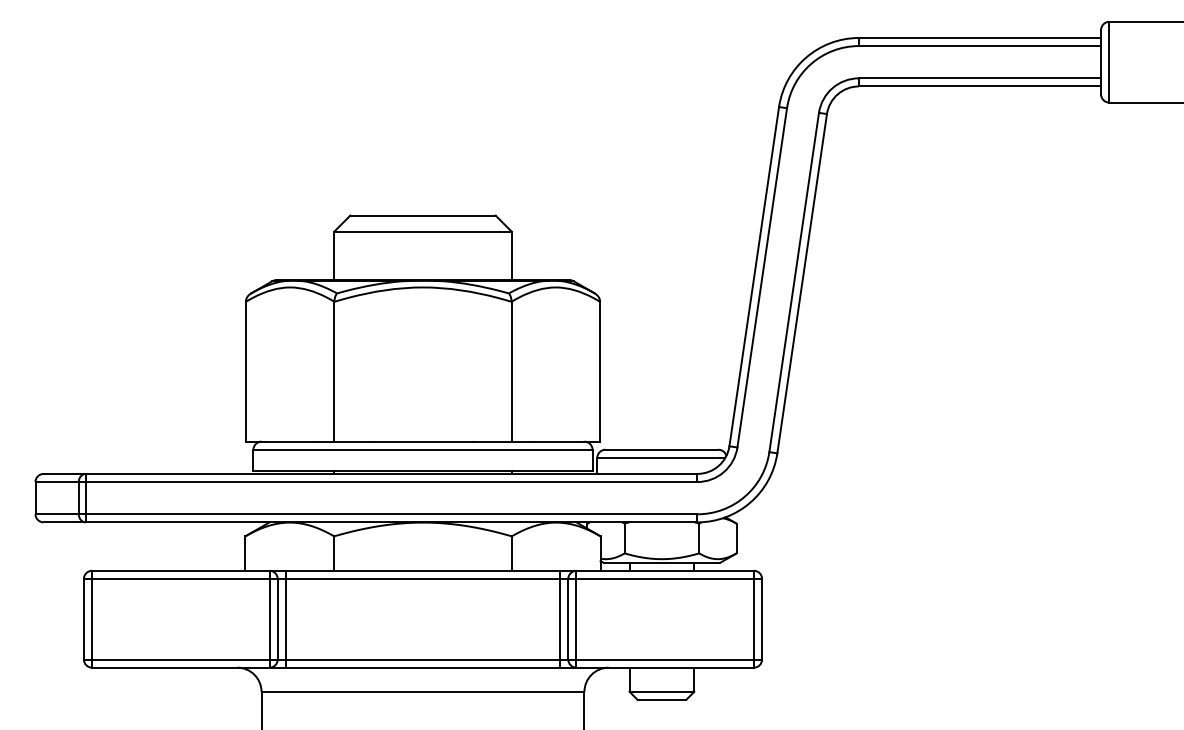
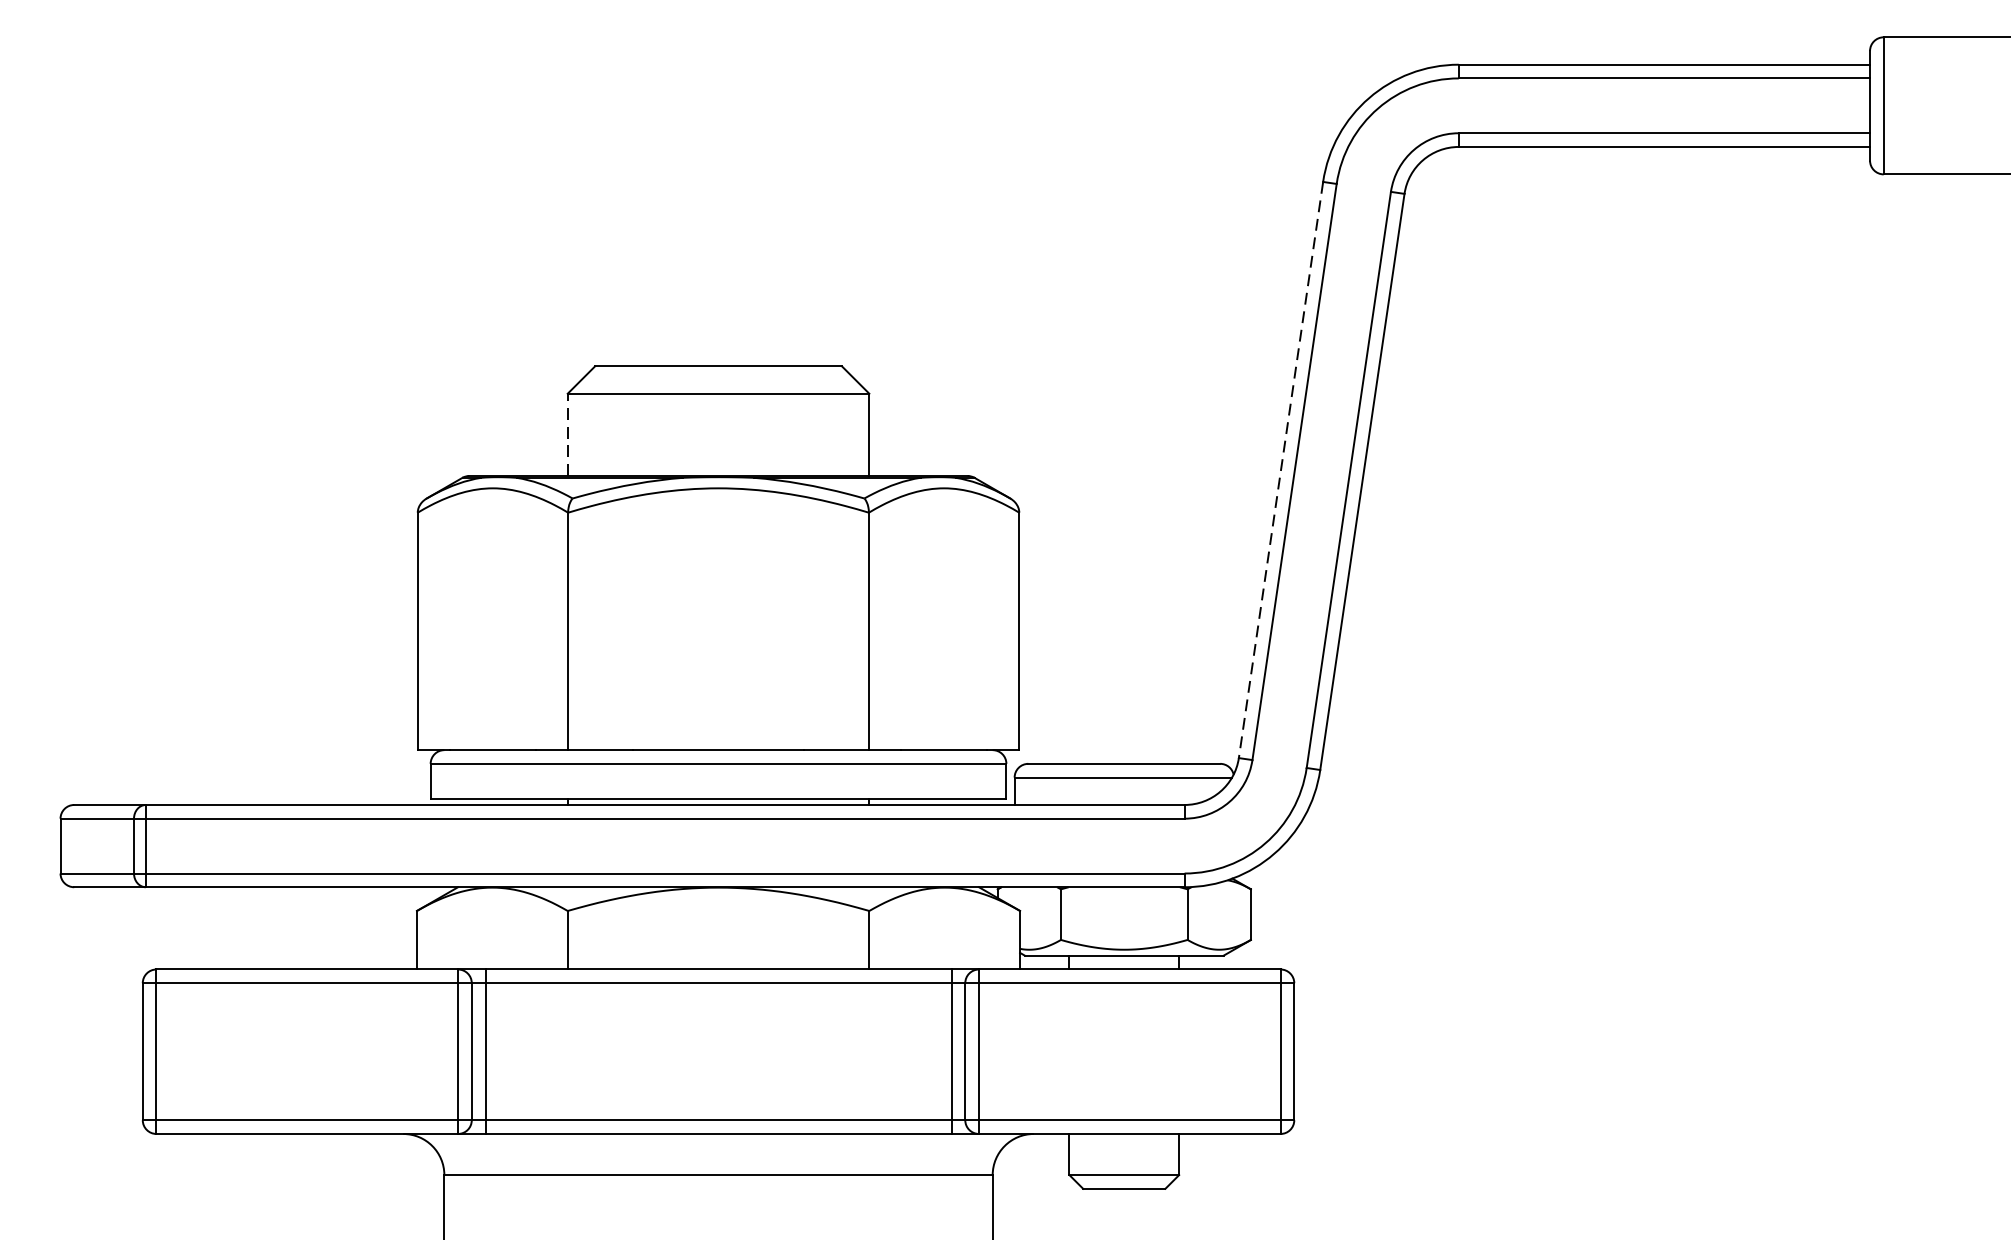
line: (334, 255) -> (568, 434), solid -> dashed
line: (754, 277) -> (1281, 471), solid -> dashed

